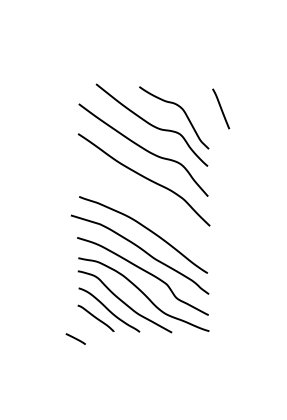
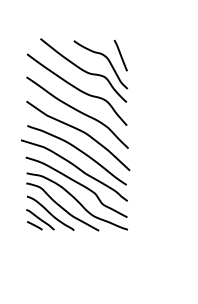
line: (221, 108) -> (121, 55), moved
curve: (146, 203) -> (79, 131), added
line: (75, 338) -> (34, 225), moved

